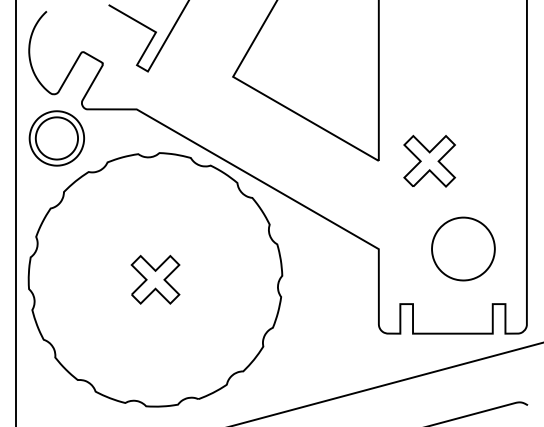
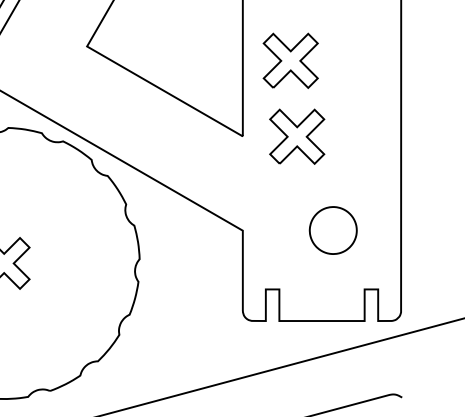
part: (423, 90) -> (290, 61), added
part: (463, 248) -> (333, 229), size x0.7

